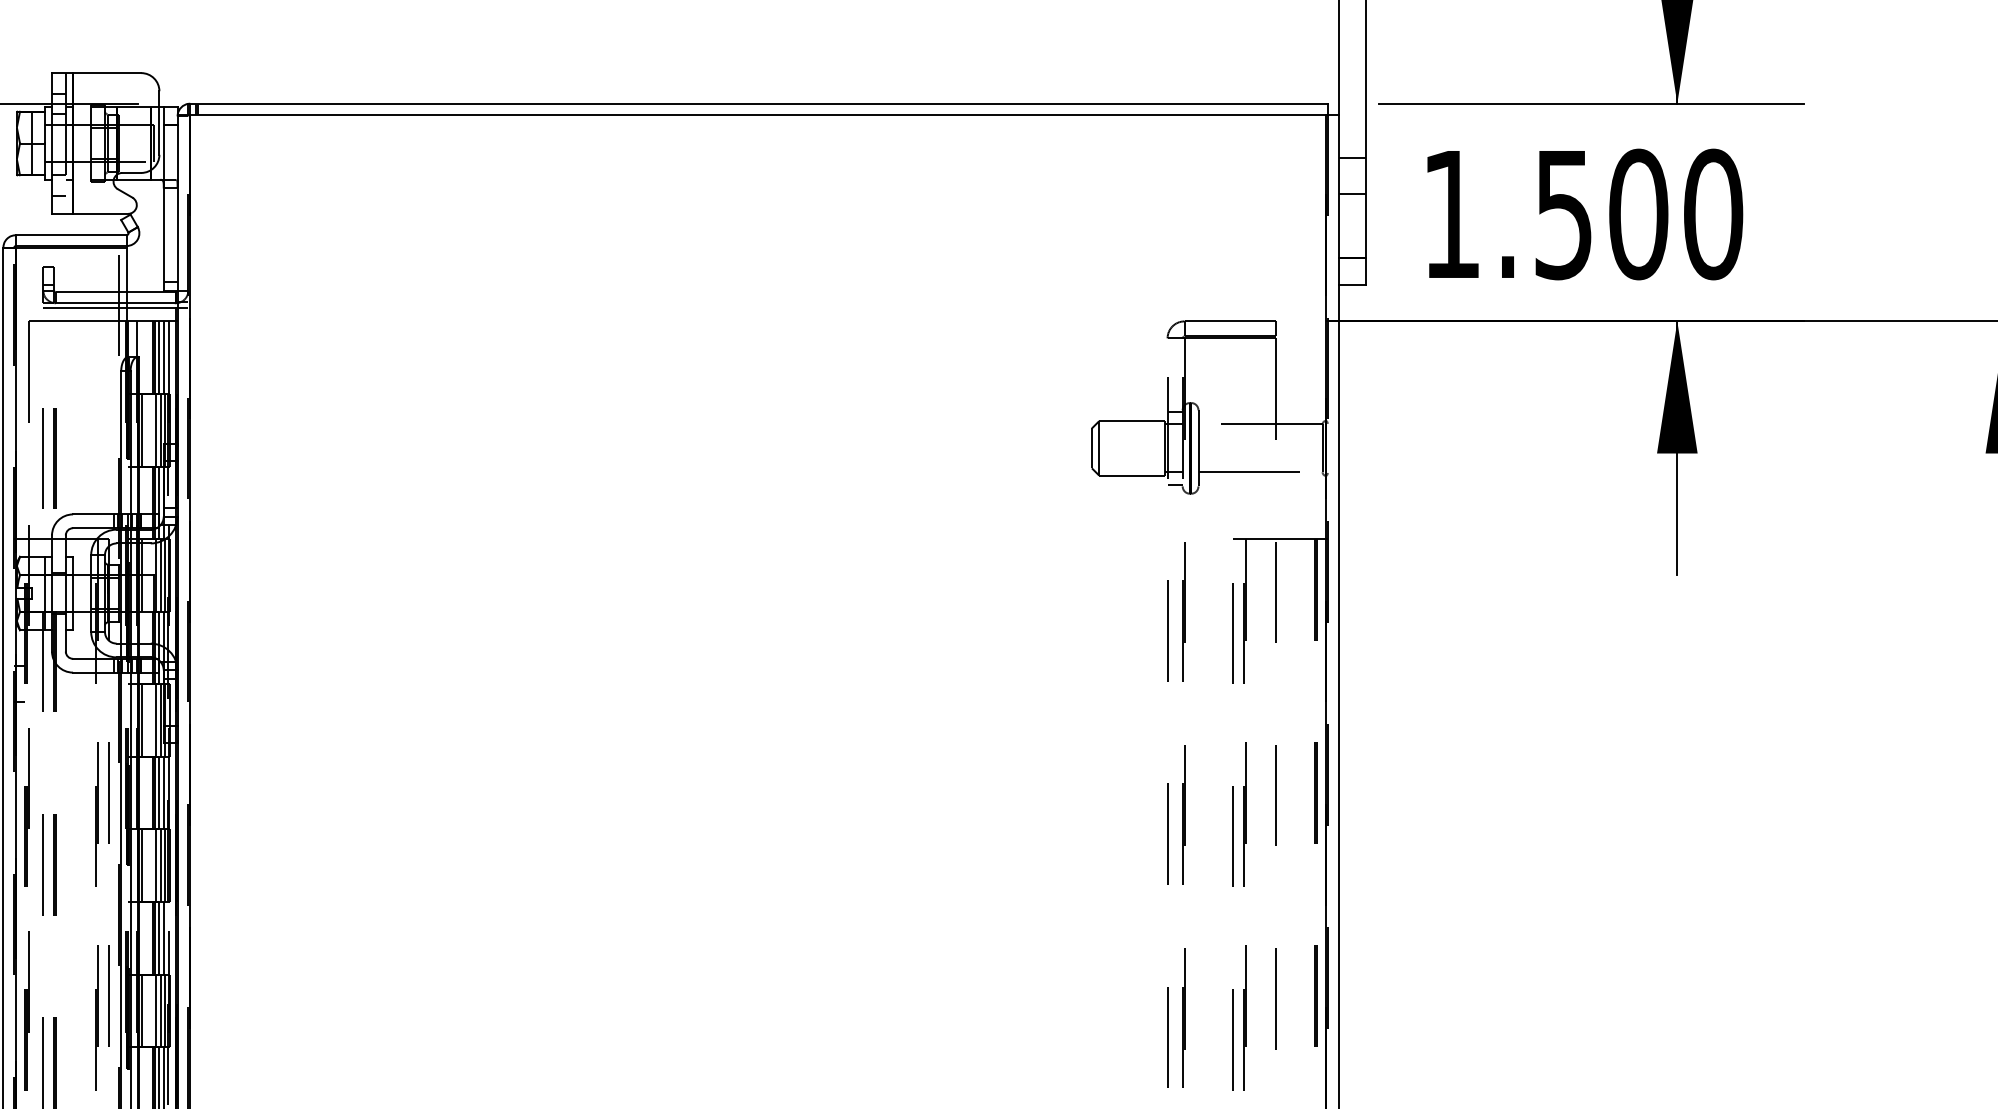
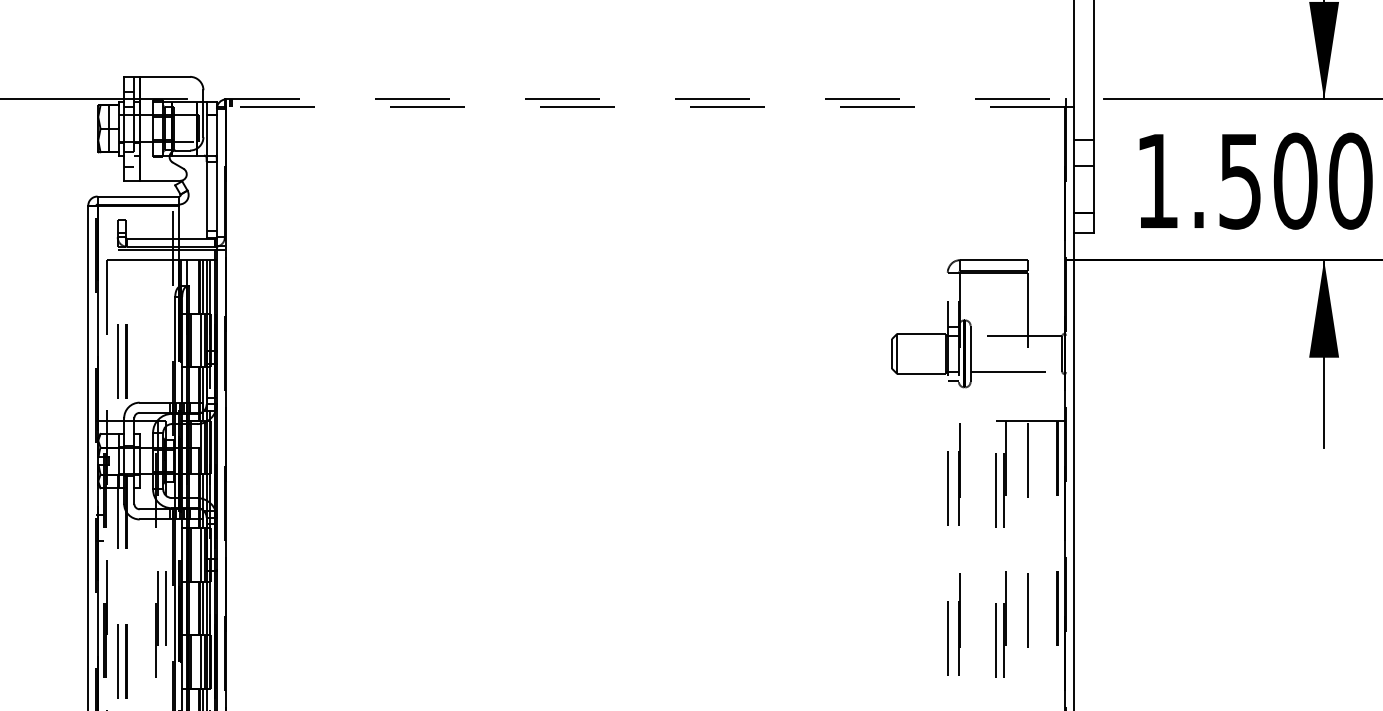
line: (758, 103) -> (645, 99), solid -> dashed
line: (758, 114) -> (645, 107), solid -> dashed

